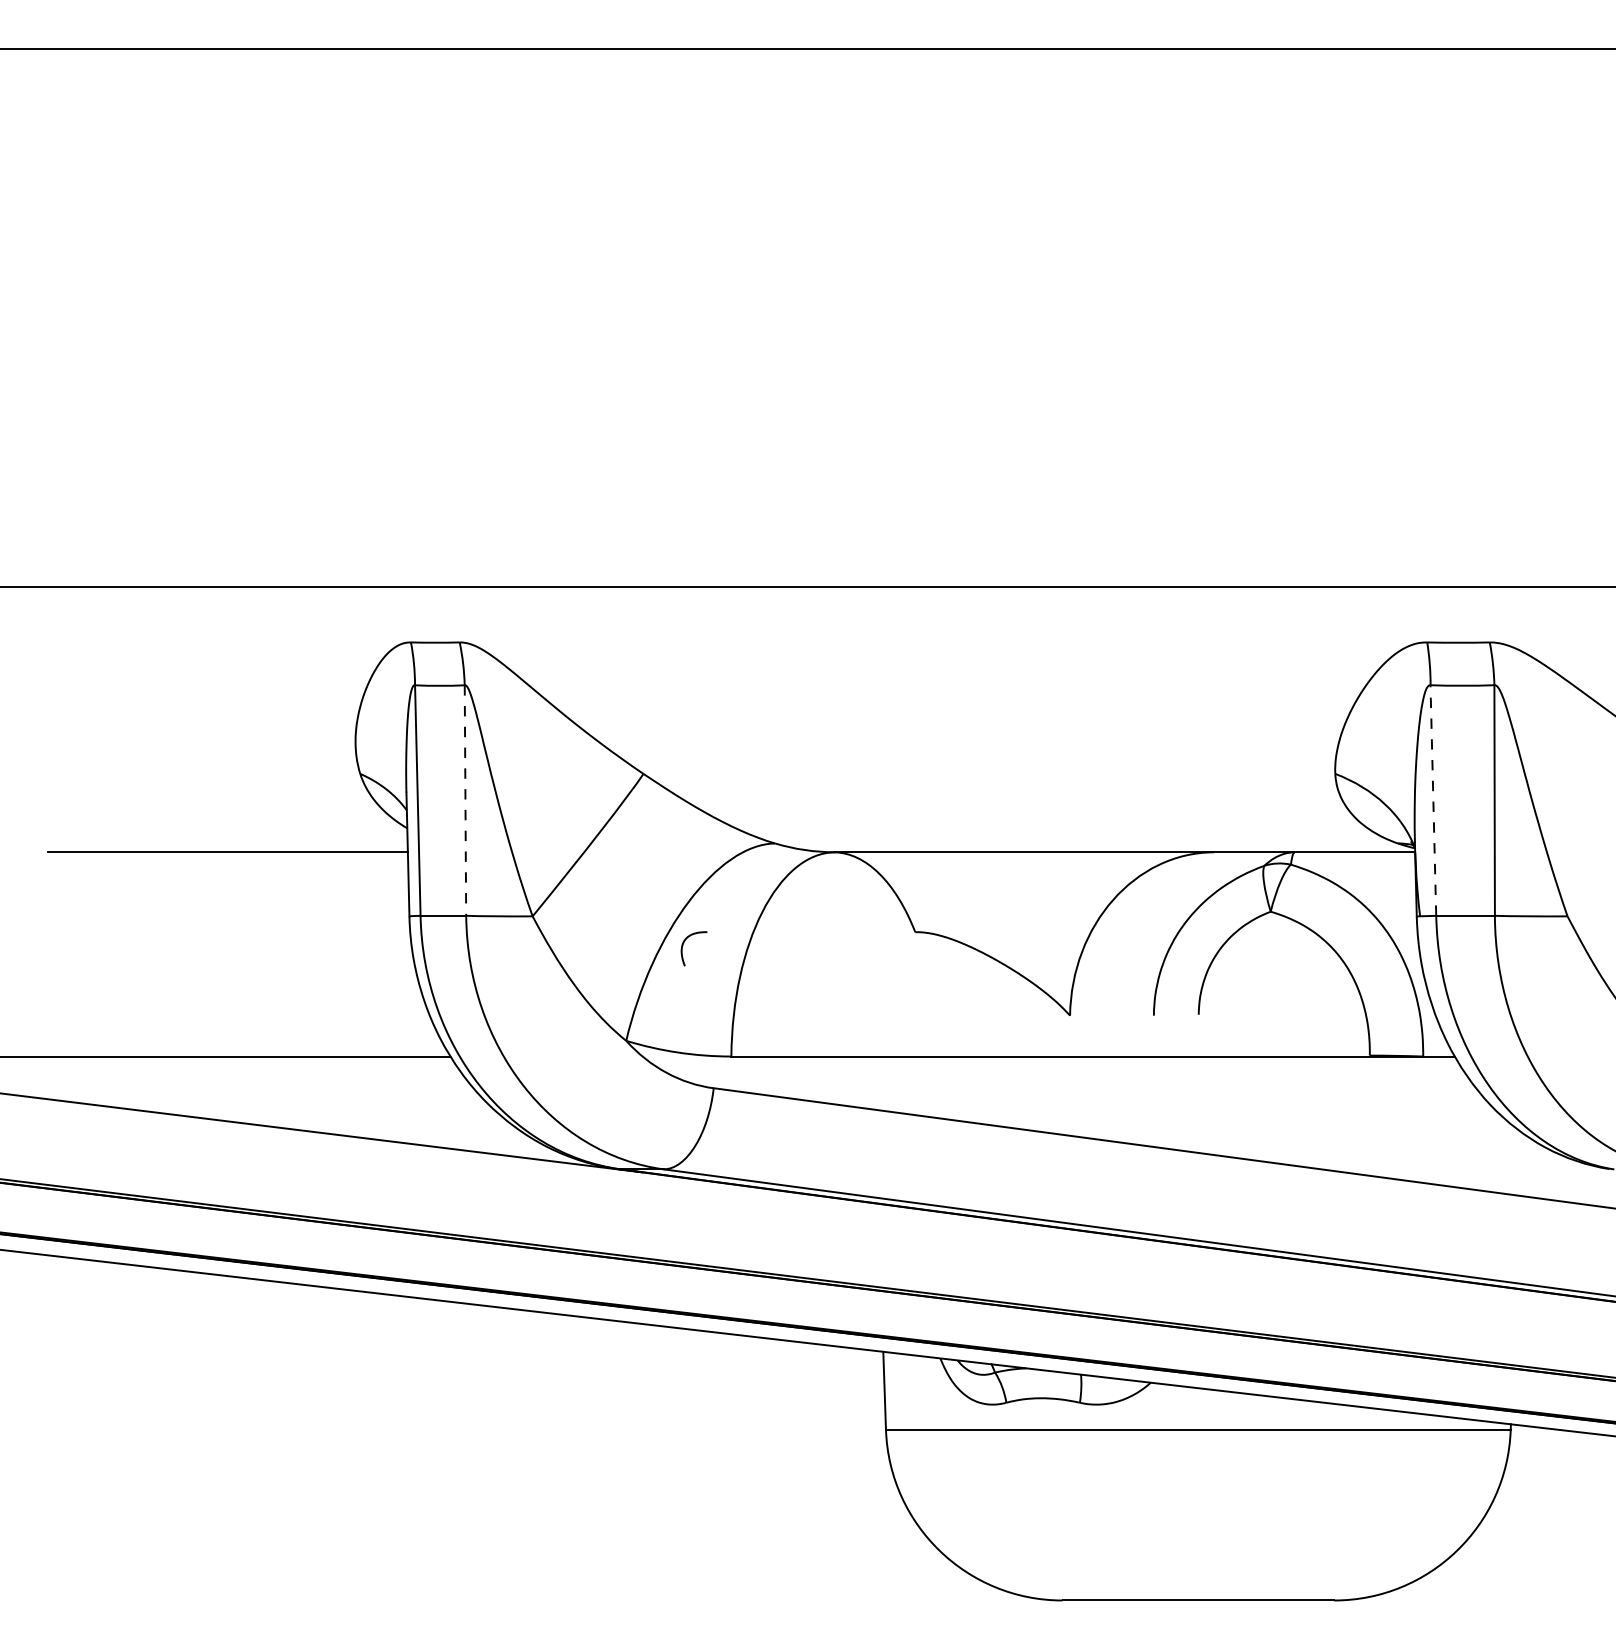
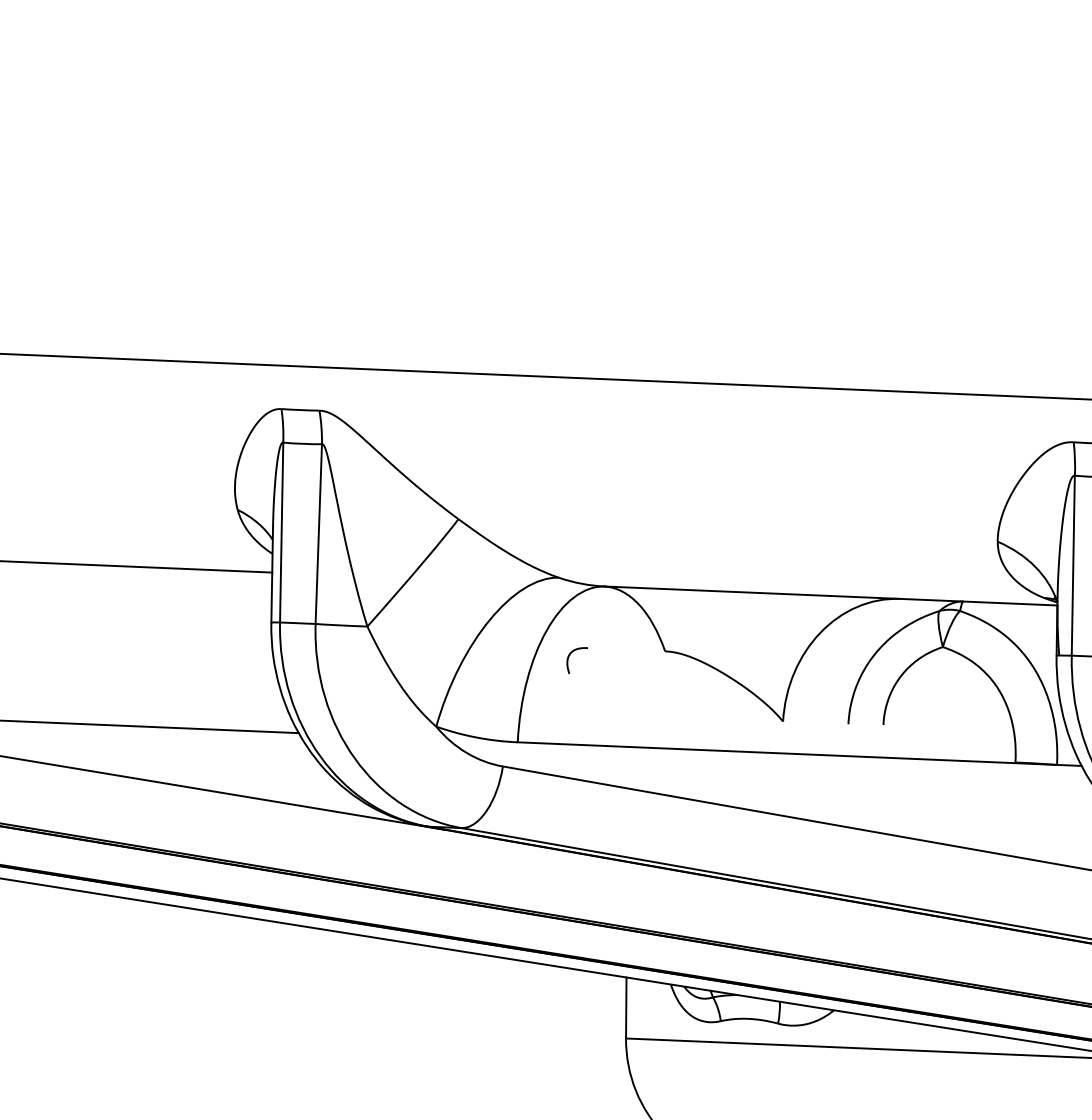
line: (1433, 800) -> (1073, 565), dashed -> solid
line: (465, 801) -> (318, 534), dashed -> solid
curve: (683, 946) -> (568, 658), moved

